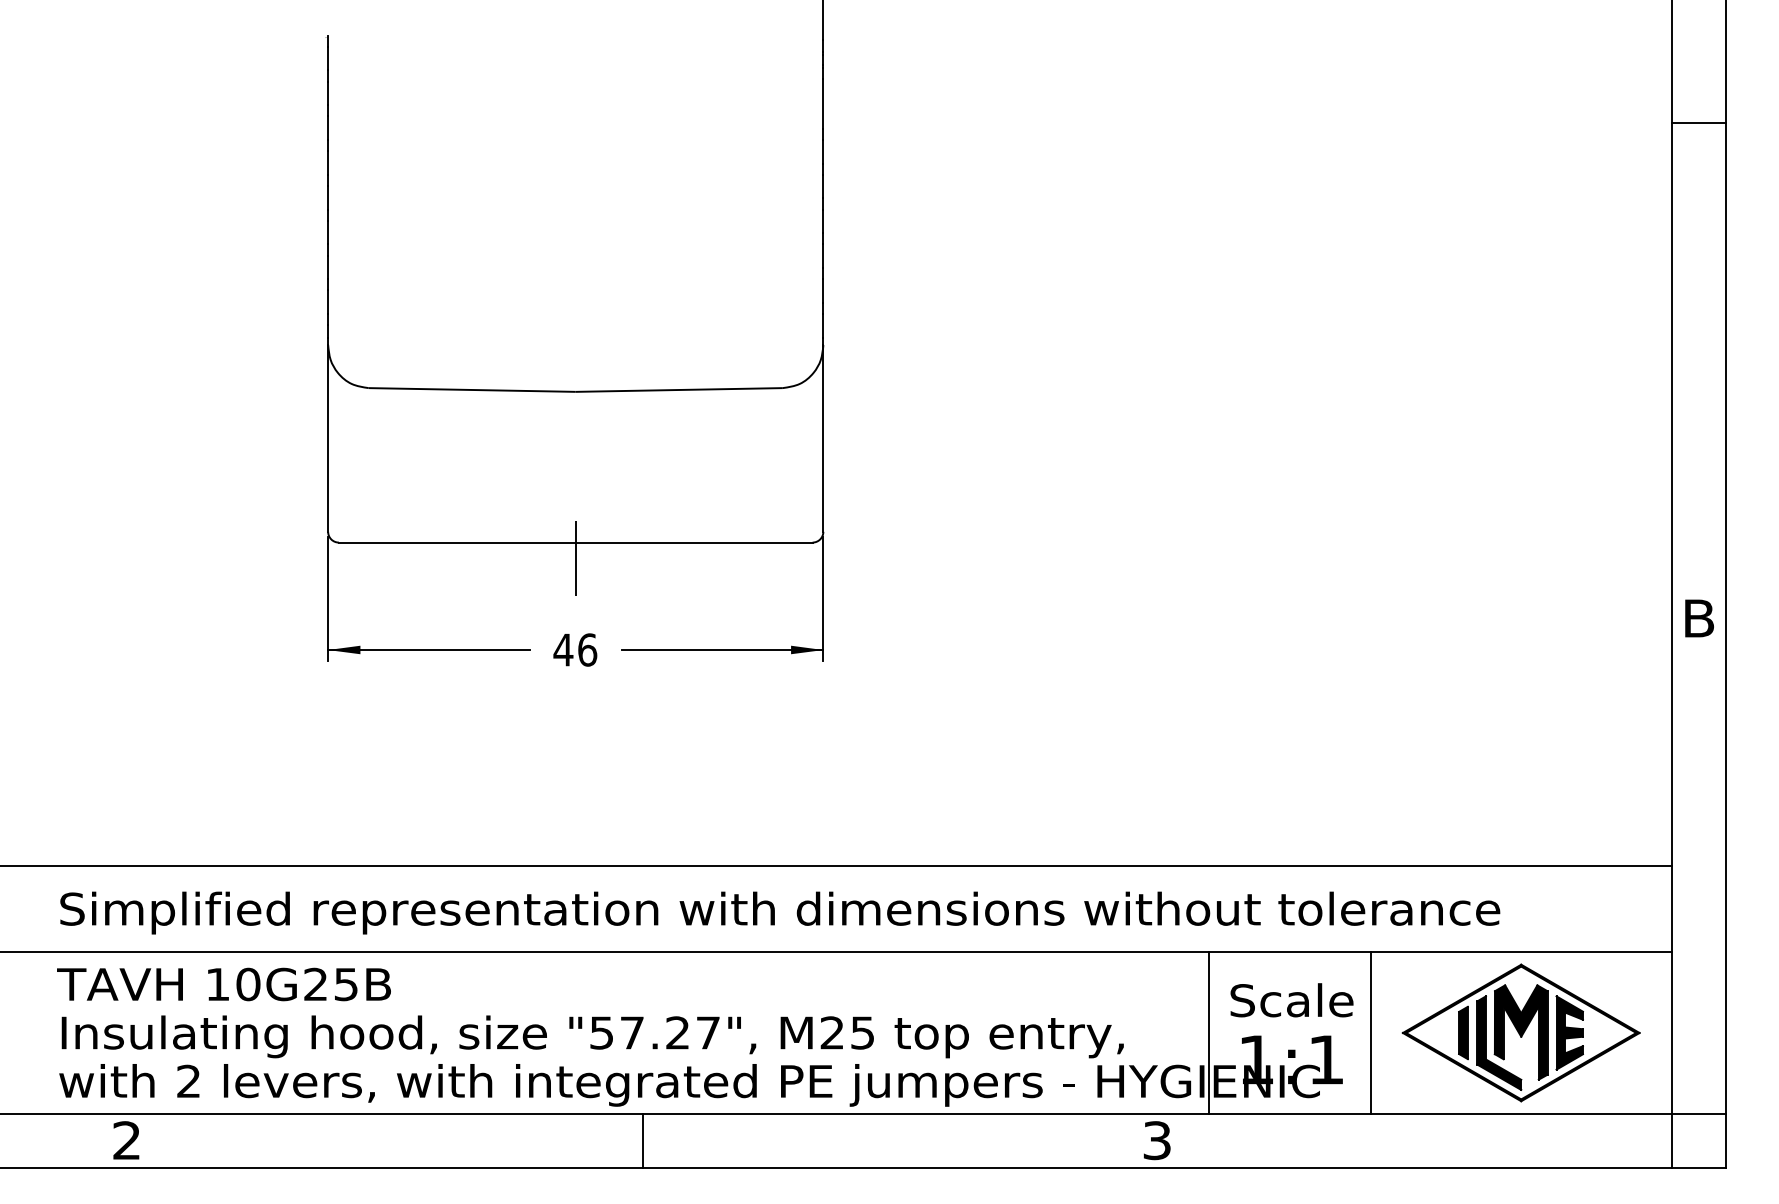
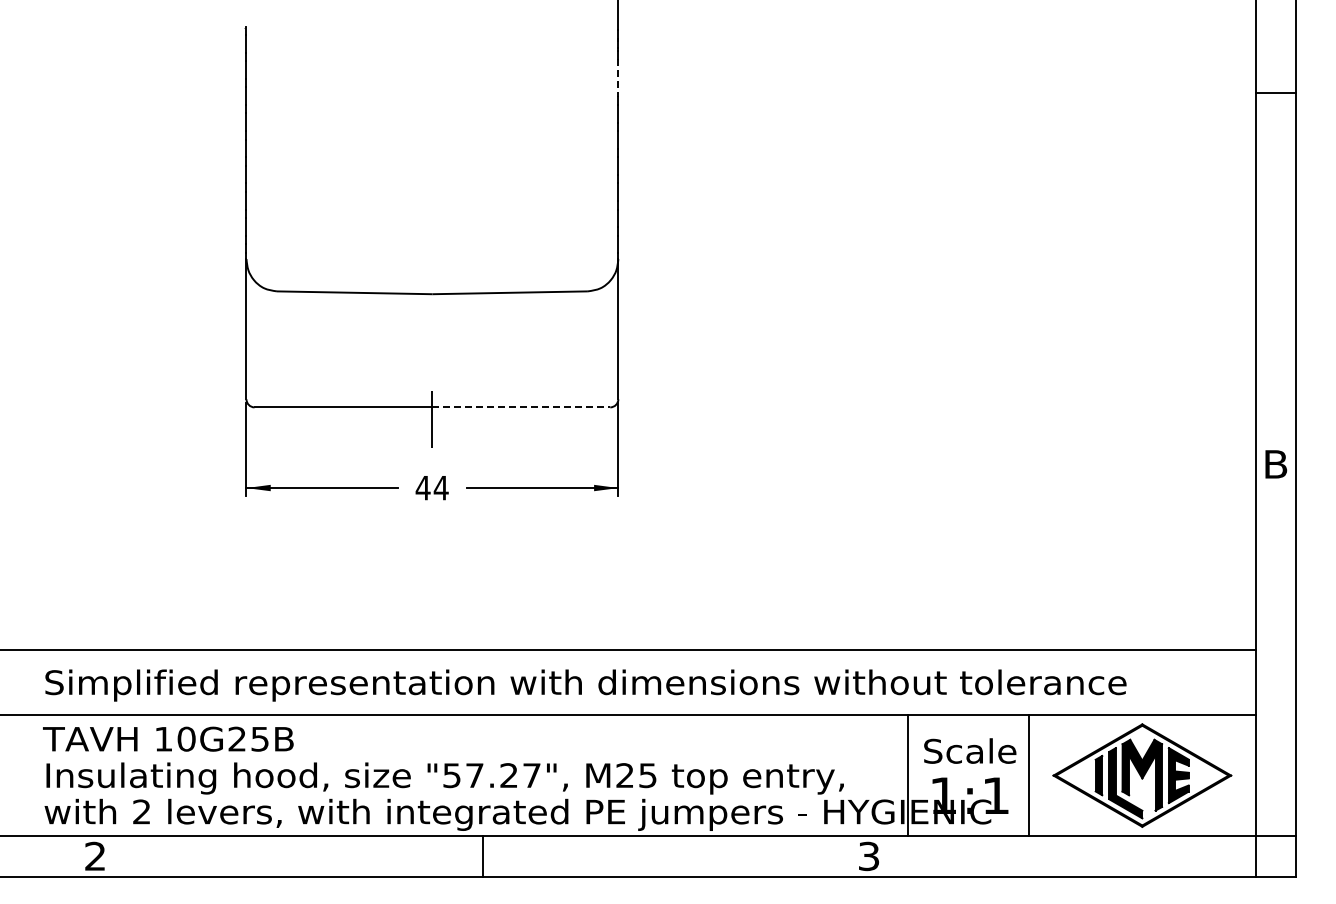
line: (823, 103) -> (618, 77), solid -> dashed
line: (694, 542) -> (521, 407), solid -> dashed
text: (586, 649) -> (440, 487), 46 -> 44

